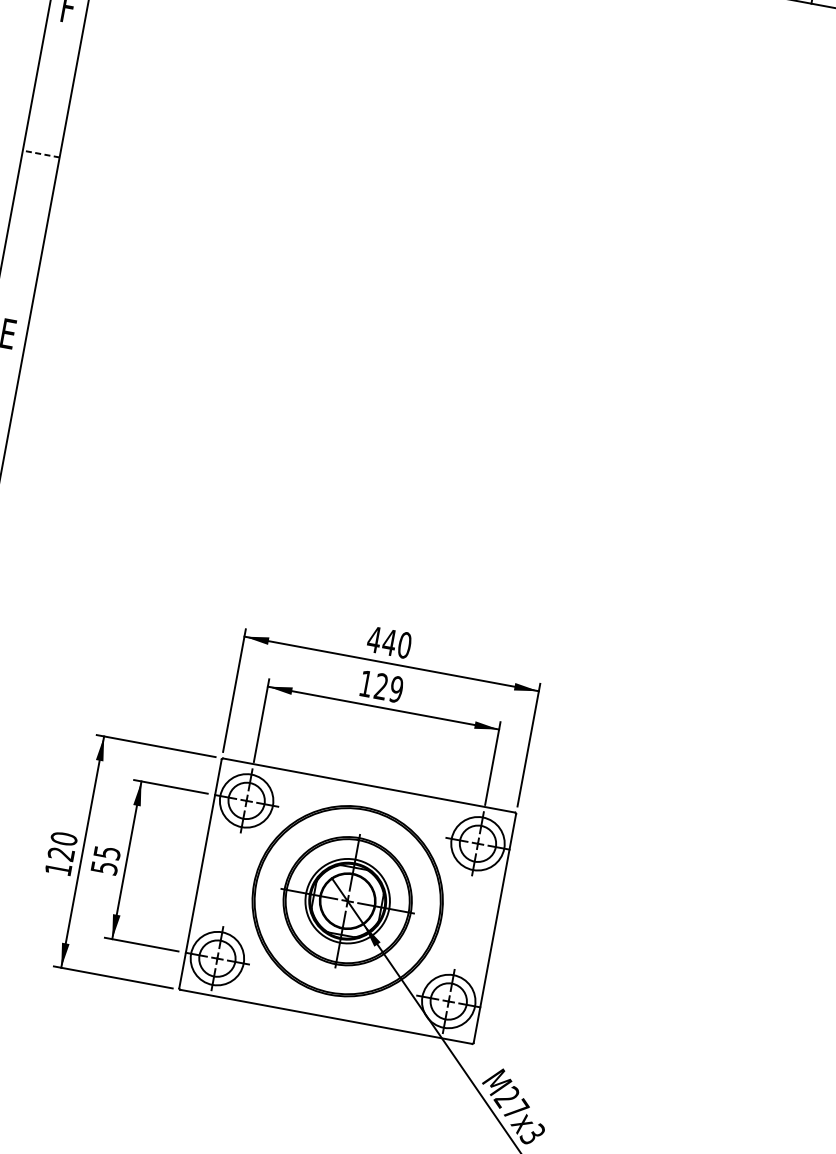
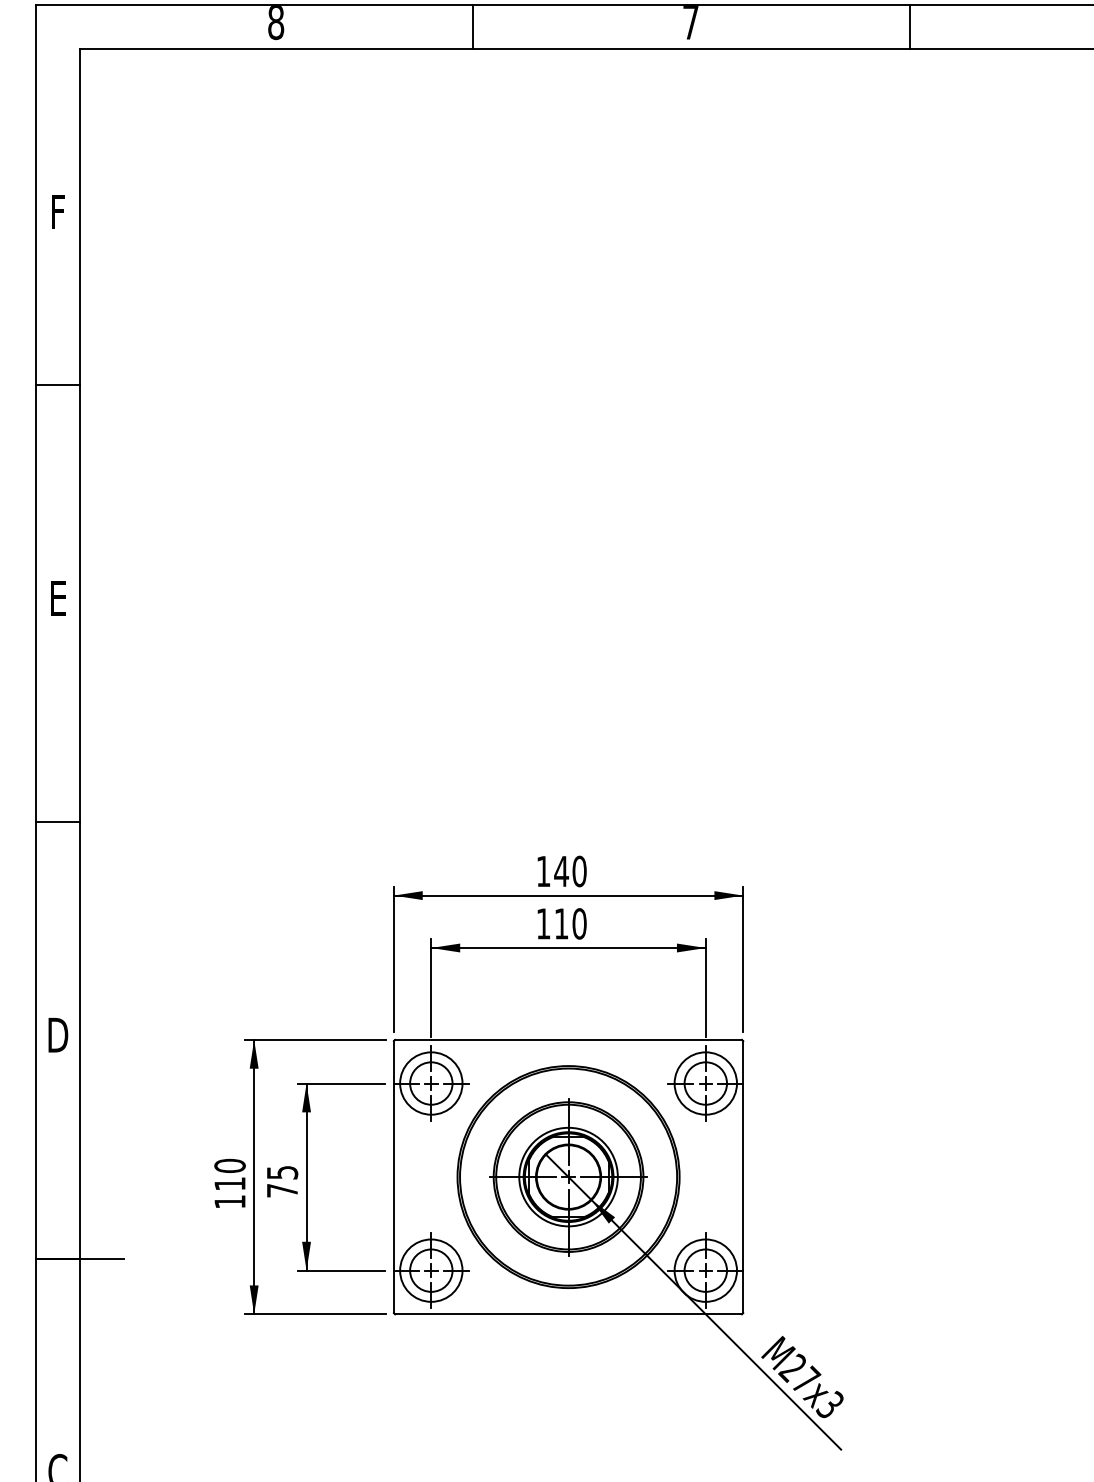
line: (41, 154) -> (58, 385), dashed -> solid
text: (374, 639) -> (543, 871), 440 -> 140
text: (388, 687) -> (570, 923), 129 -> 110
text: (60, 853) -> (229, 1183), 120 -> 110
text: (104, 867) -> (282, 1190), 55 -> 75

